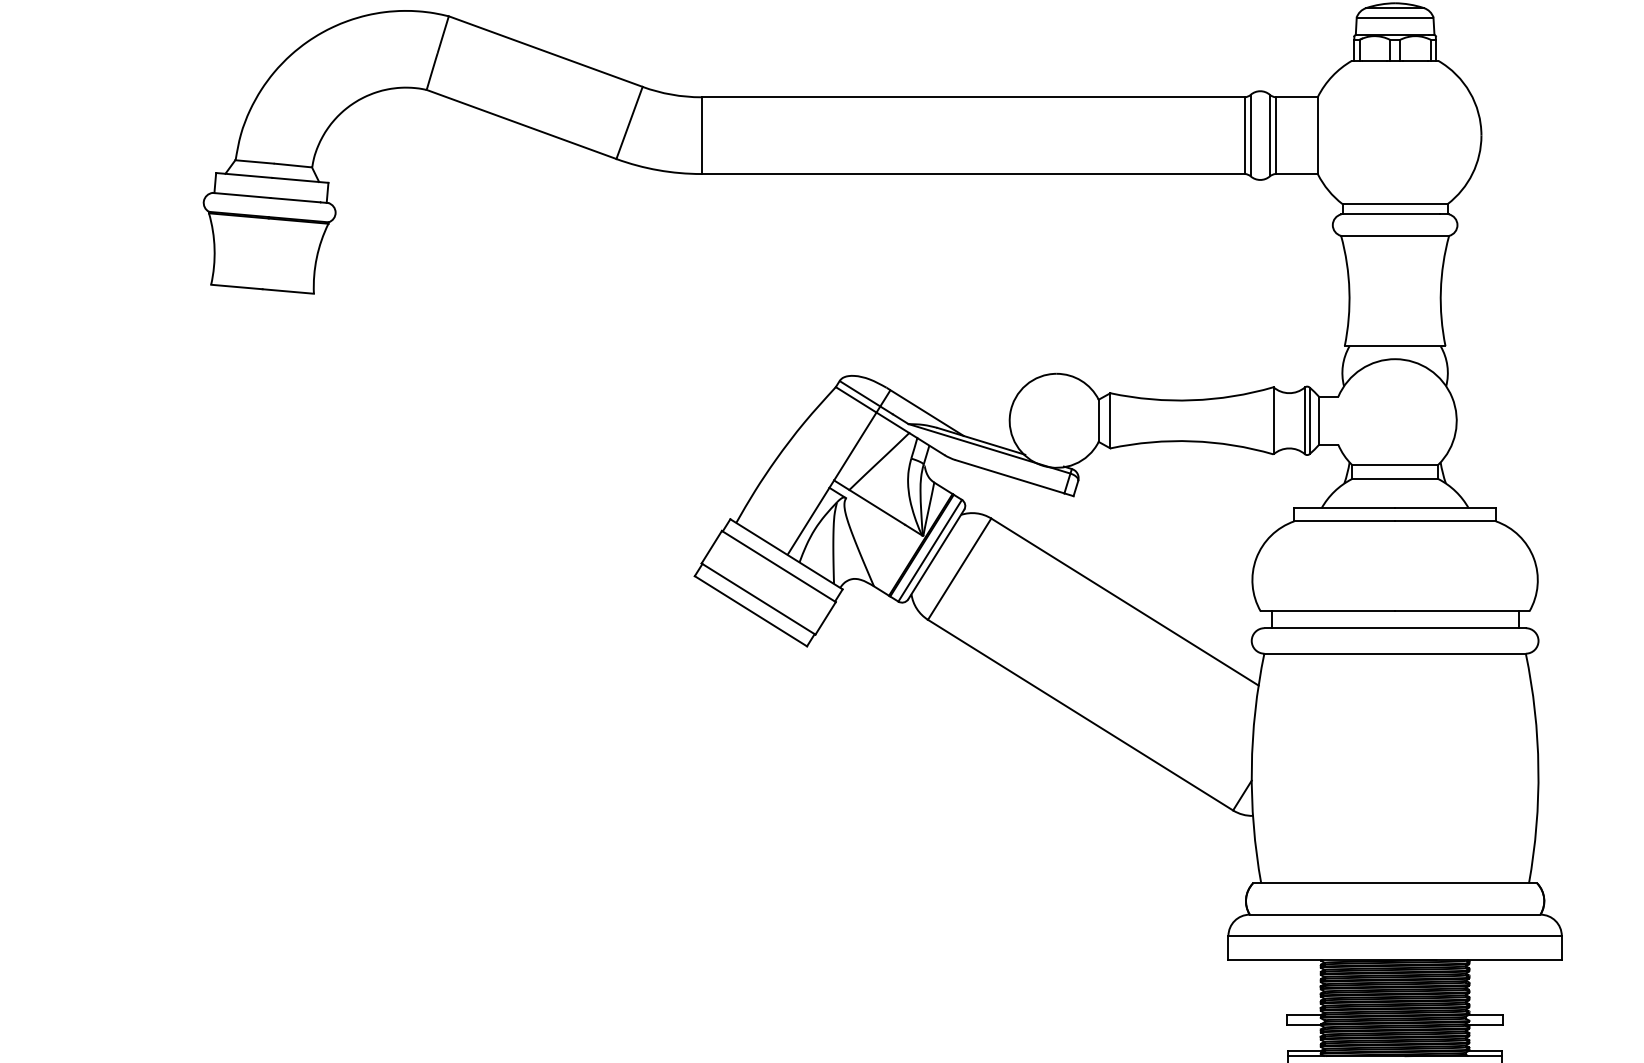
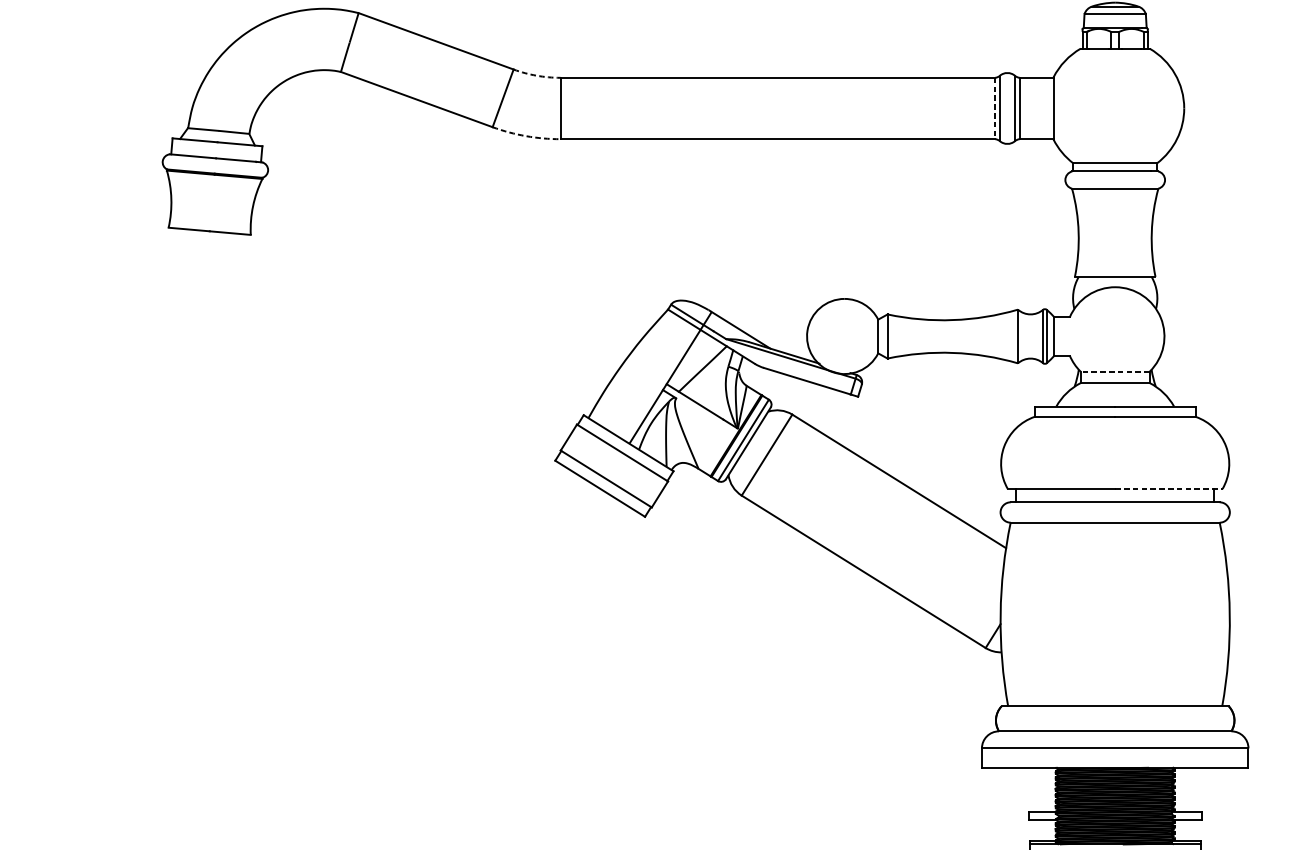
arc: (671, 94) -> (536, 75), solid -> dashed
line: (1245, 136) -> (995, 109), solid -> dashed
arc: (658, 170) -> (526, 136), solid -> dashed
line: (1394, 464) -> (1114, 371), solid -> dashed
line: (1462, 611) -> (1169, 488), solid -> dashed

